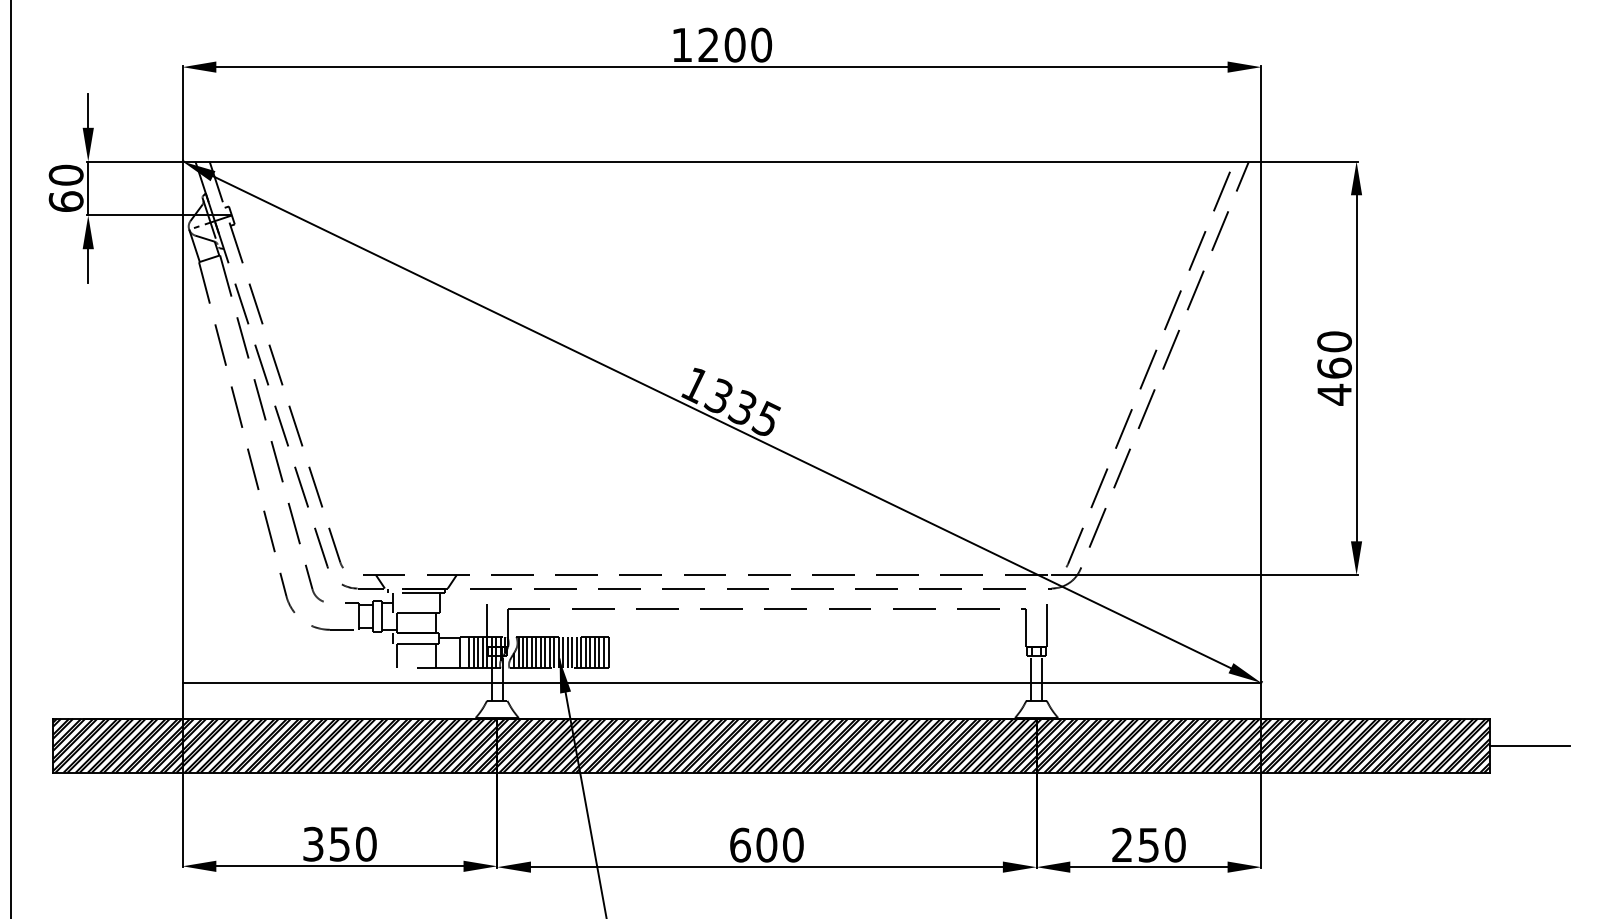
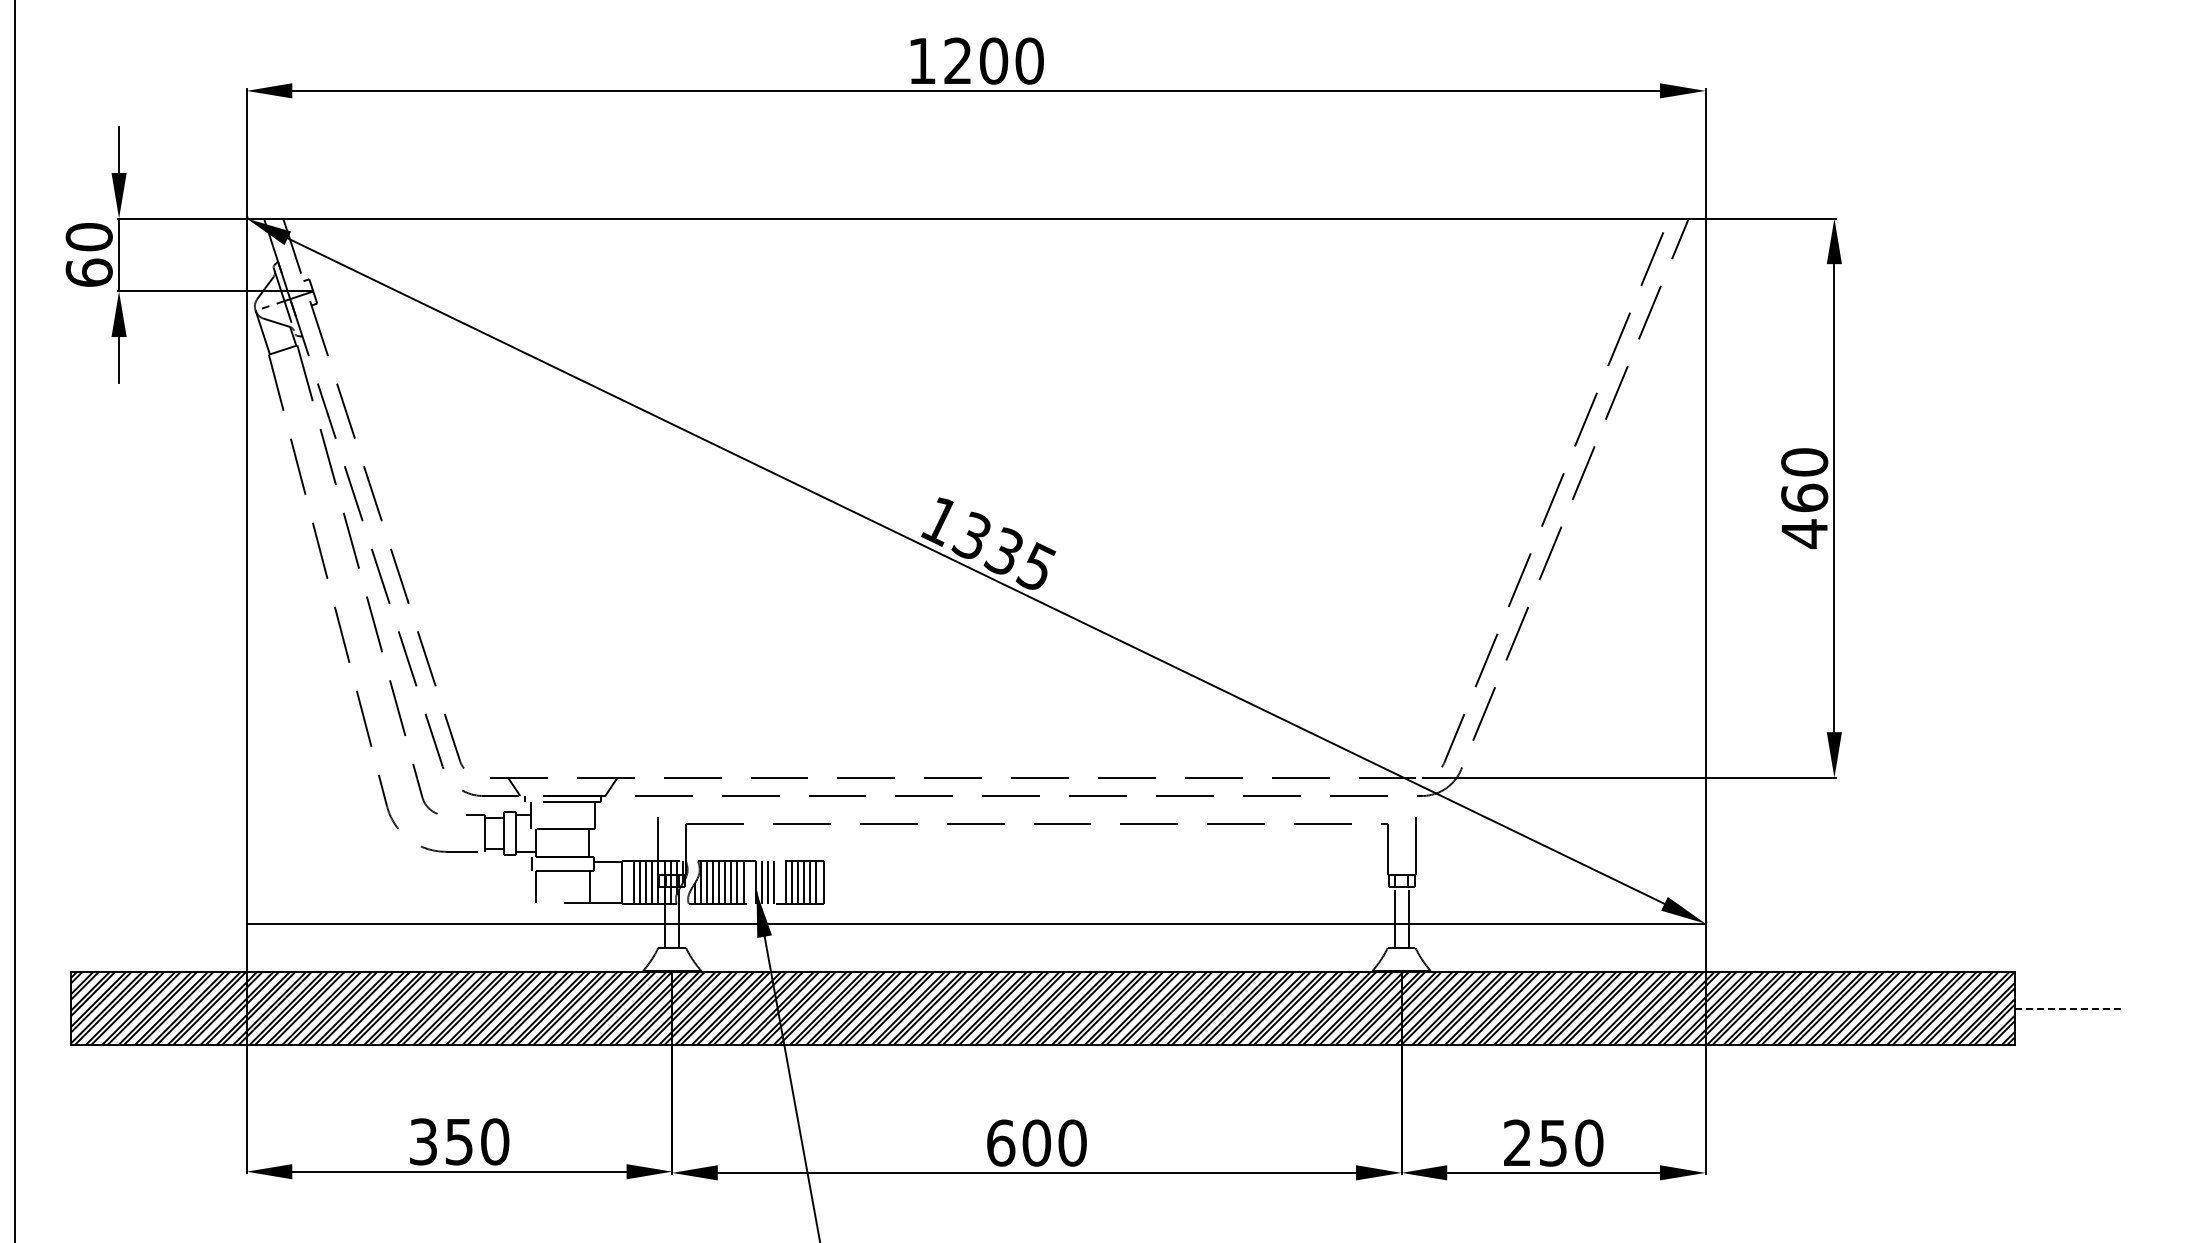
line: (554, 652) -> (749, 882), removed
line: (576, 652) -> (779, 882), removed
line: (1530, 745) -> (2069, 1008), solid -> dashed

